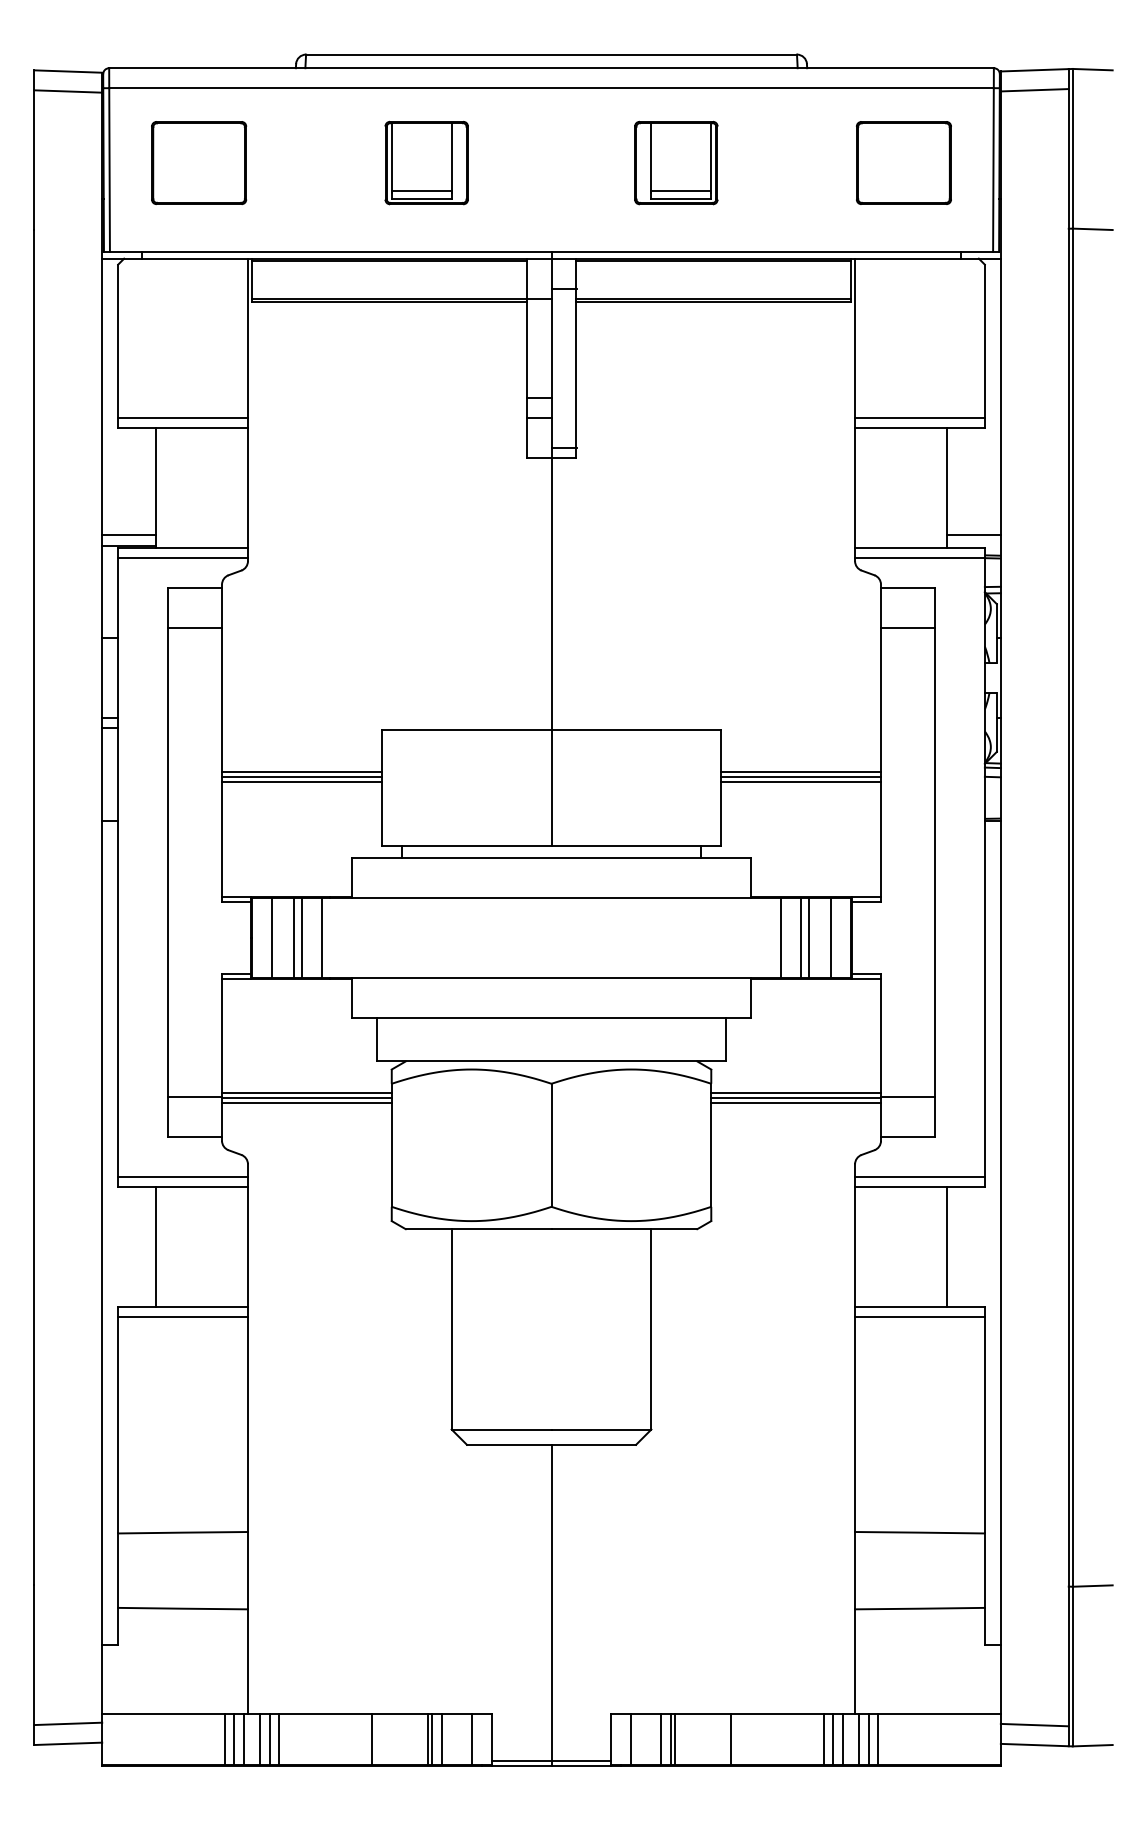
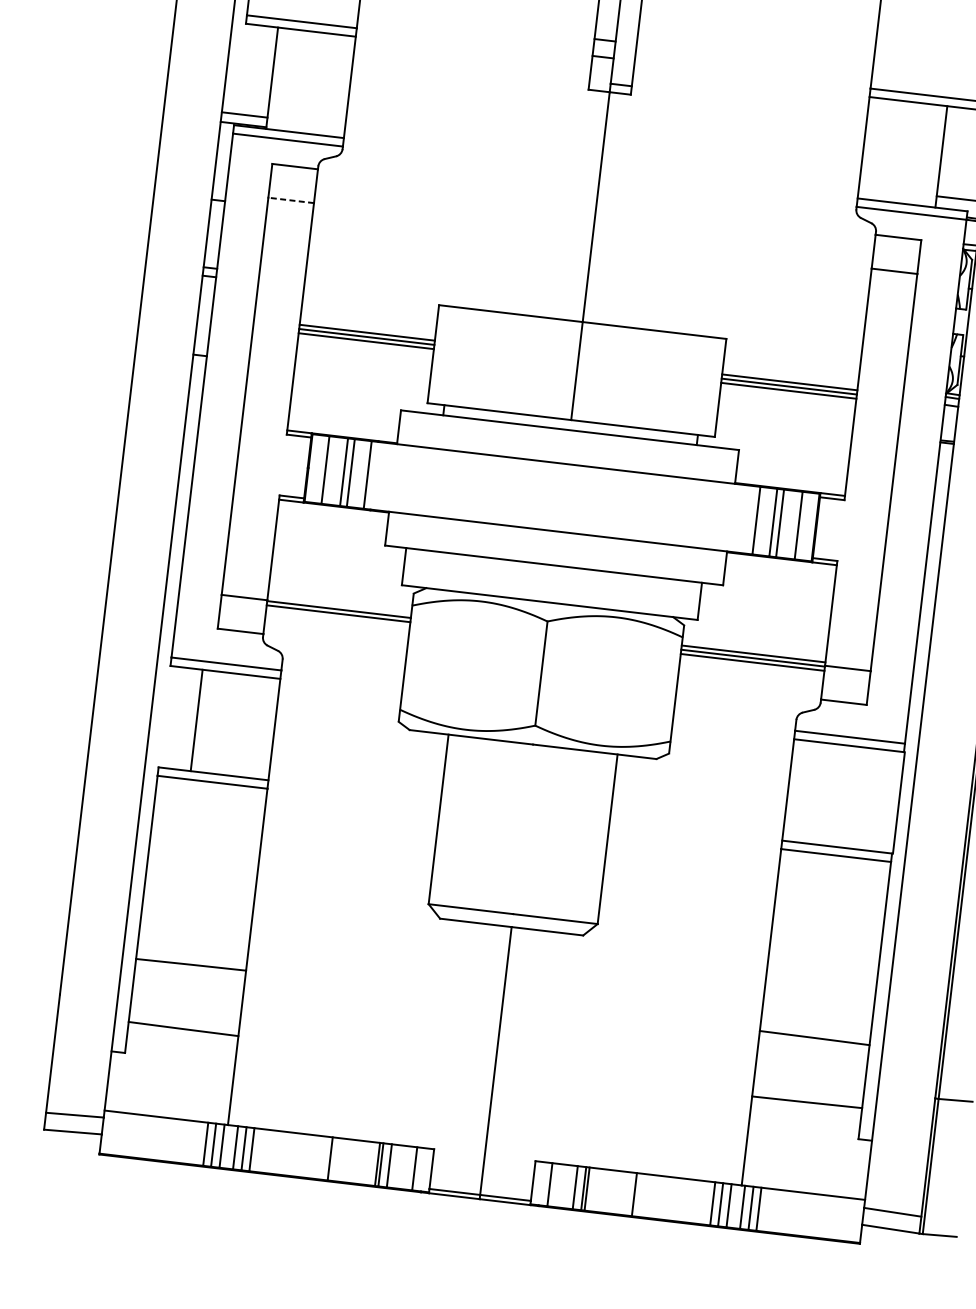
line: (195, 628) -> (291, 200), solid -> dashed
line: (306, 1093) -> (339, 605), removed
line: (946, 1247) -> (898, 803), moved

